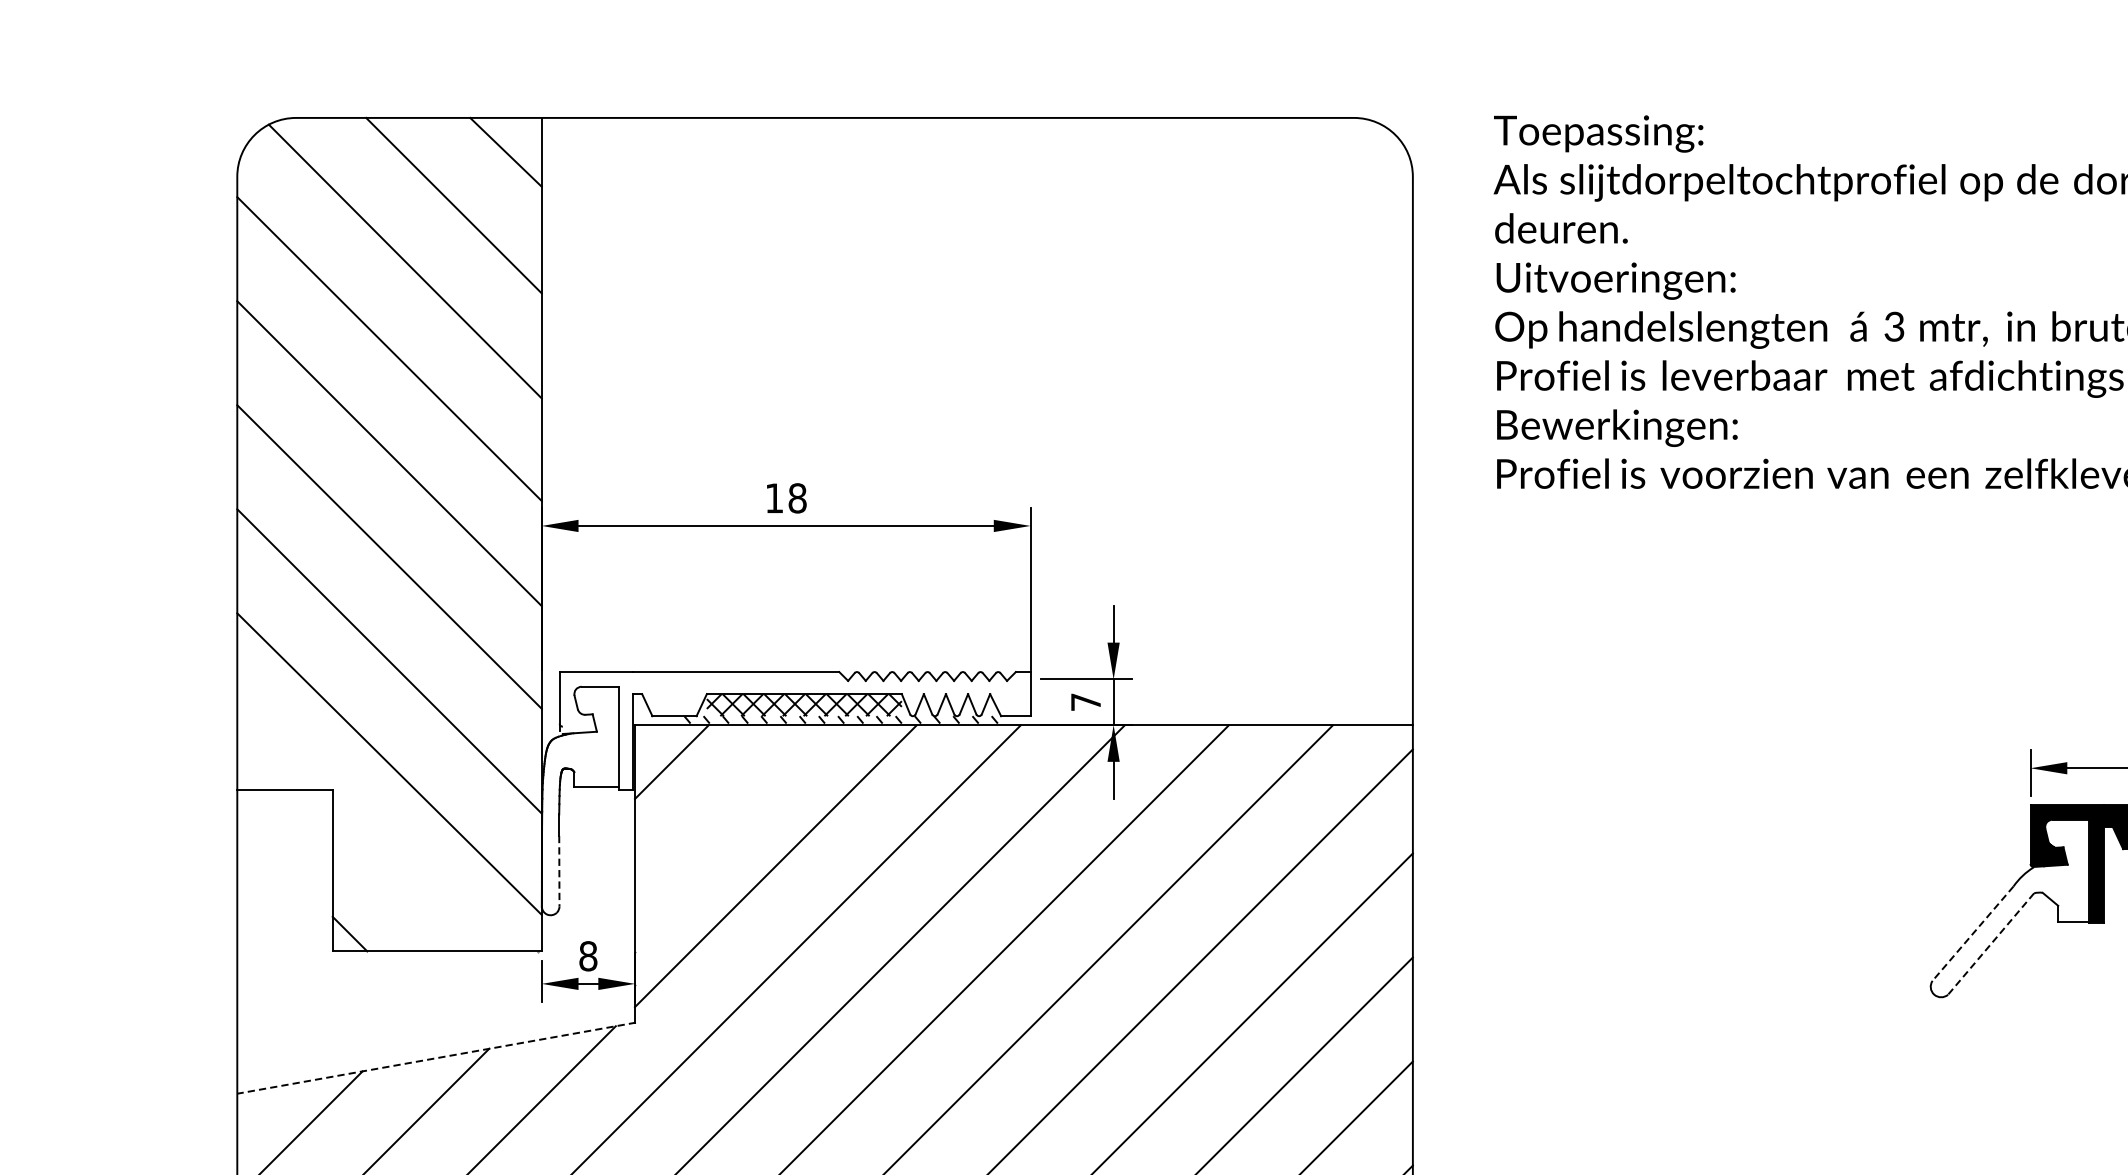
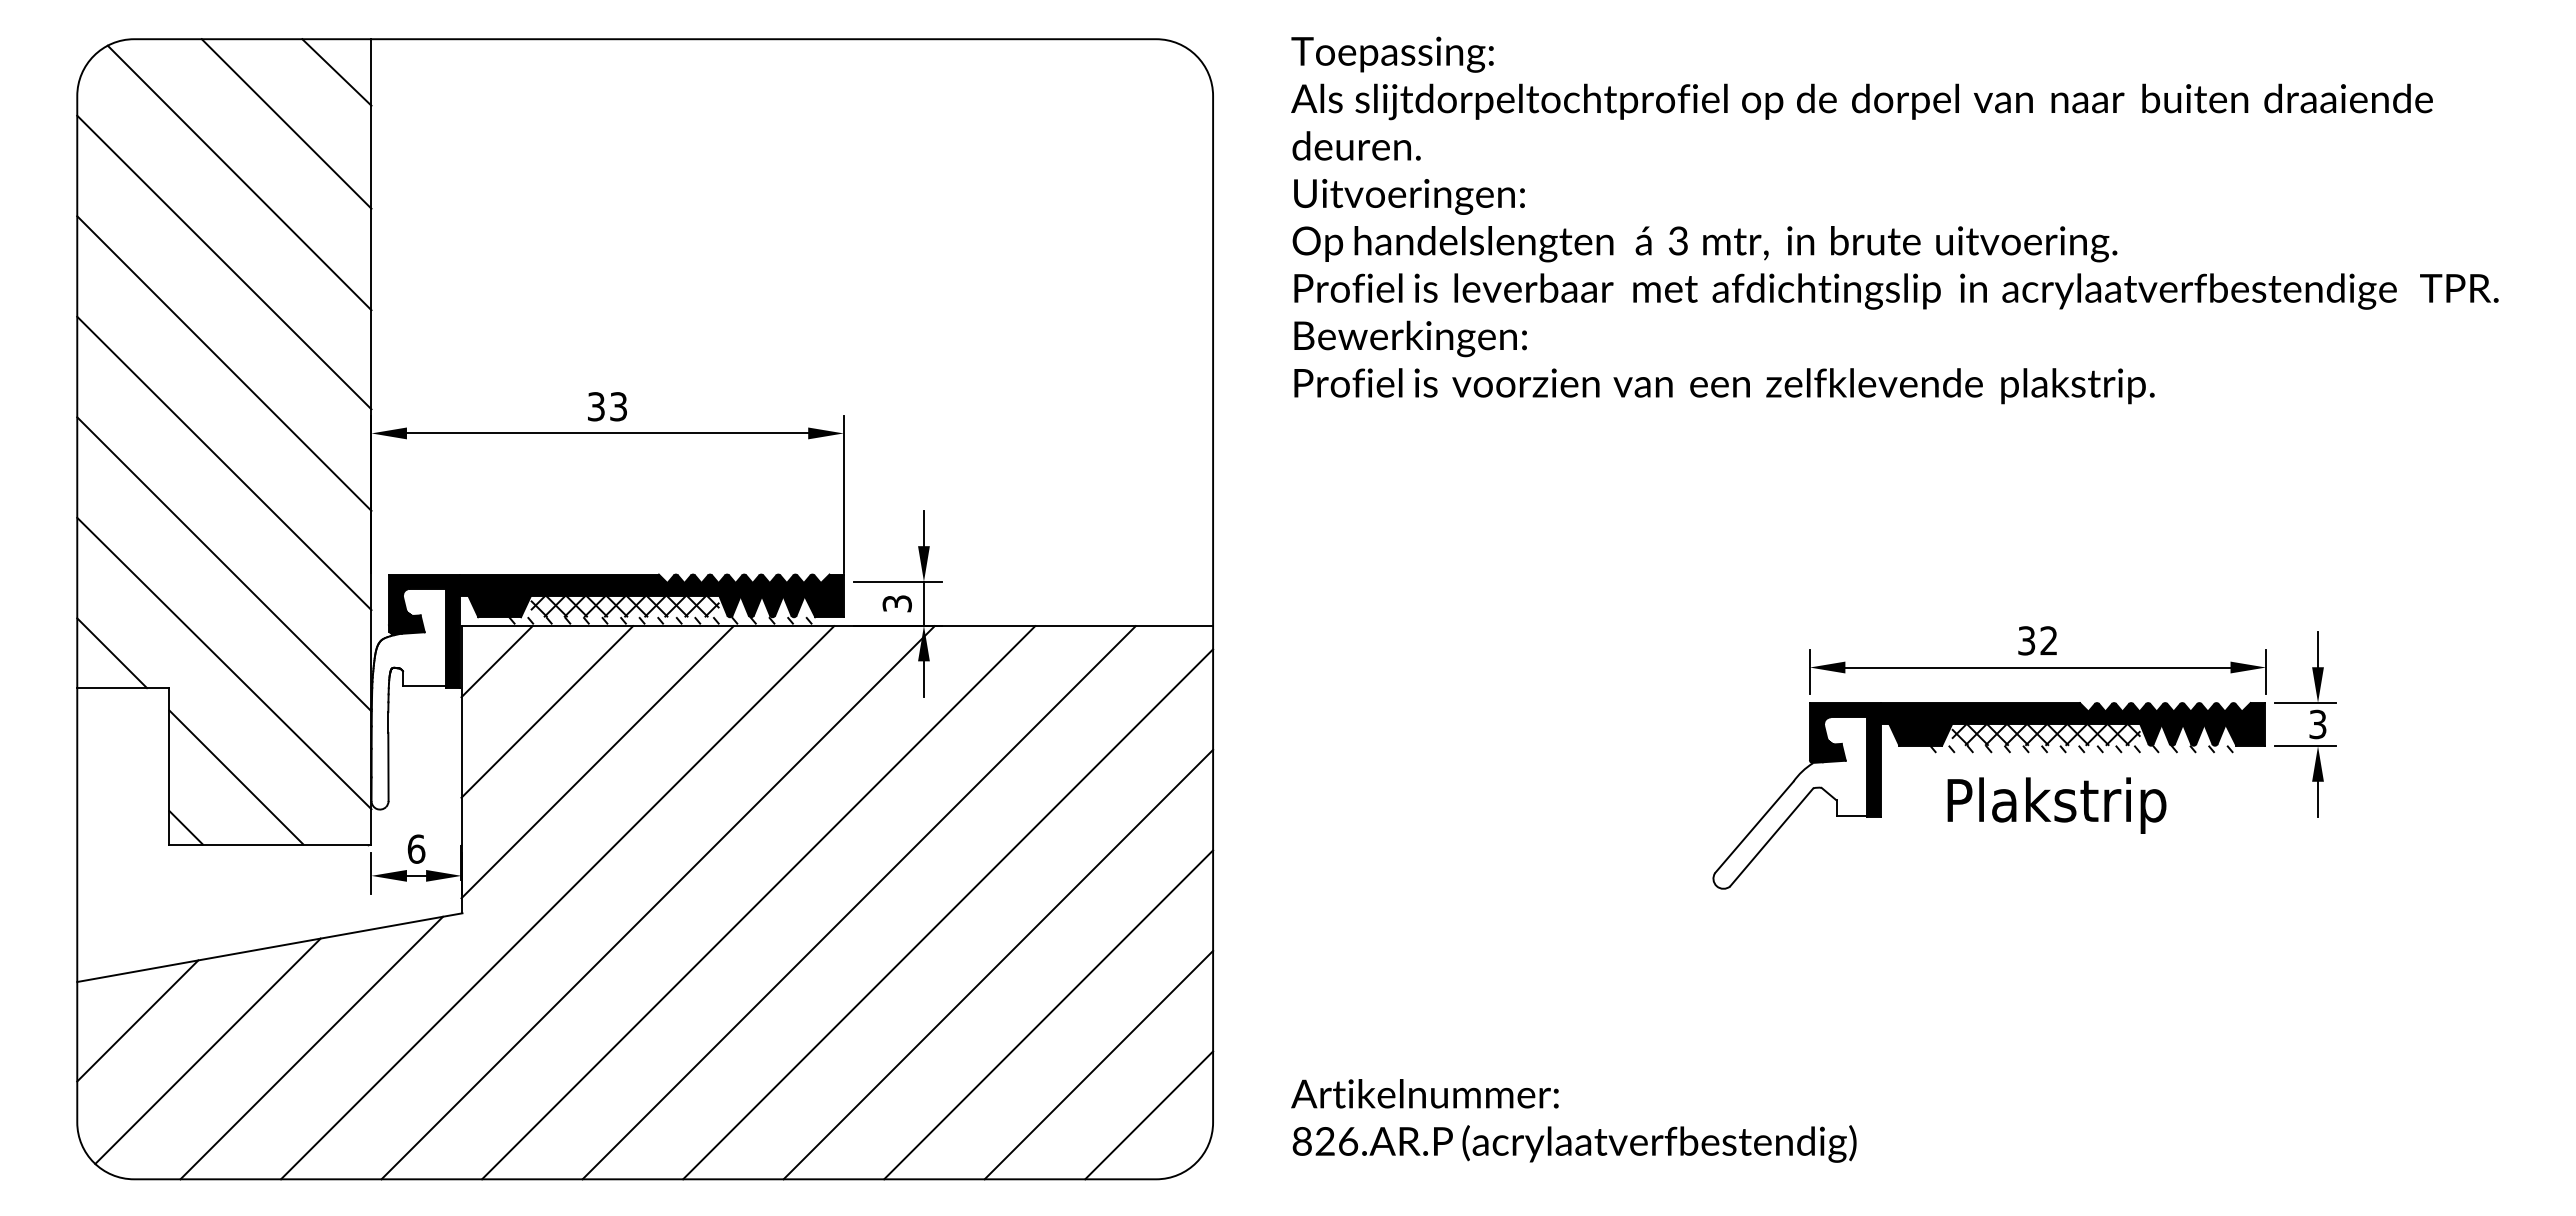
text: (786, 498) -> (607, 406), 18 -> 33
text: (1085, 701) -> (896, 603), 7 -> 3
fill: (794, 730) -> (615, 631), added
line: (273, 753) -> (112, 653), added
line: (723, 813) -> (547, 711), added
line: (559, 871) -> (388, 767), dashed -> solid
line: (402, 882) -> (236, 777), added
line: (1973, 933) -> (1754, 827), dashed -> solid
line: (1990, 944) -> (1771, 837), dashed -> solid
text: (588, 955) -> (416, 848), 8 -> 6
line: (436, 1058) -> (269, 947), dashed -> solid

